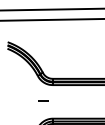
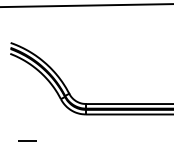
line: (43, 100) -> (27, 140), moved

